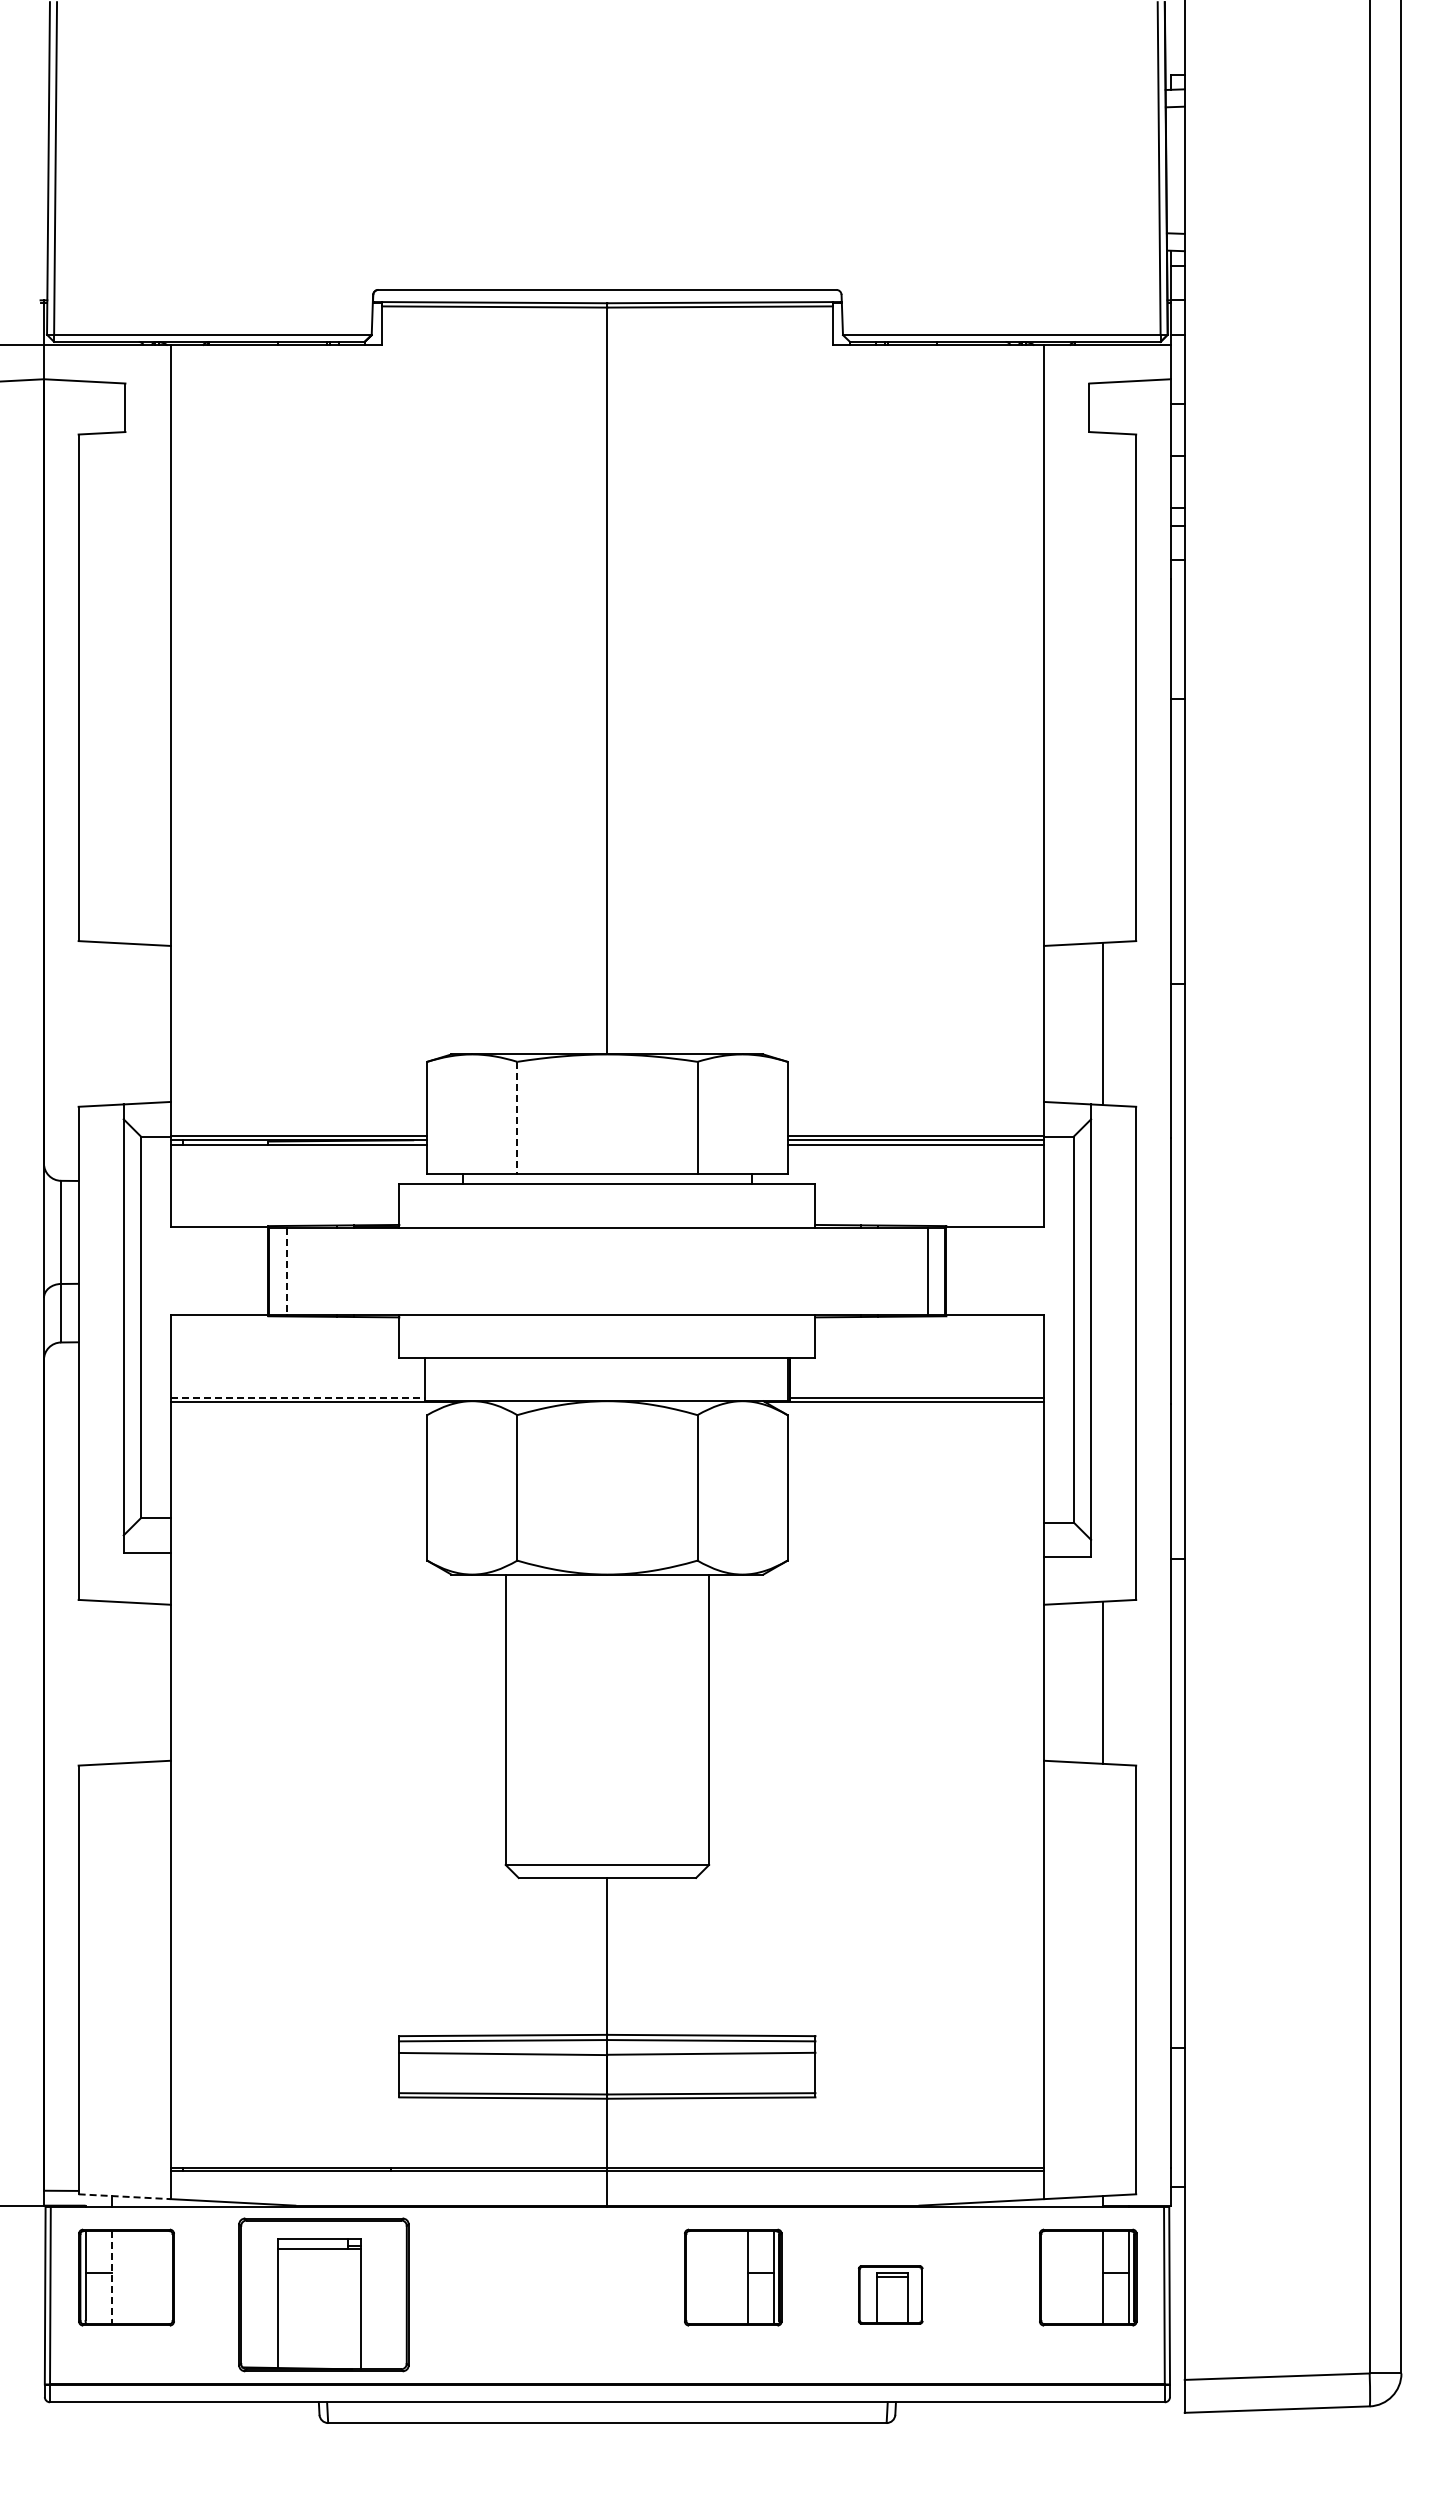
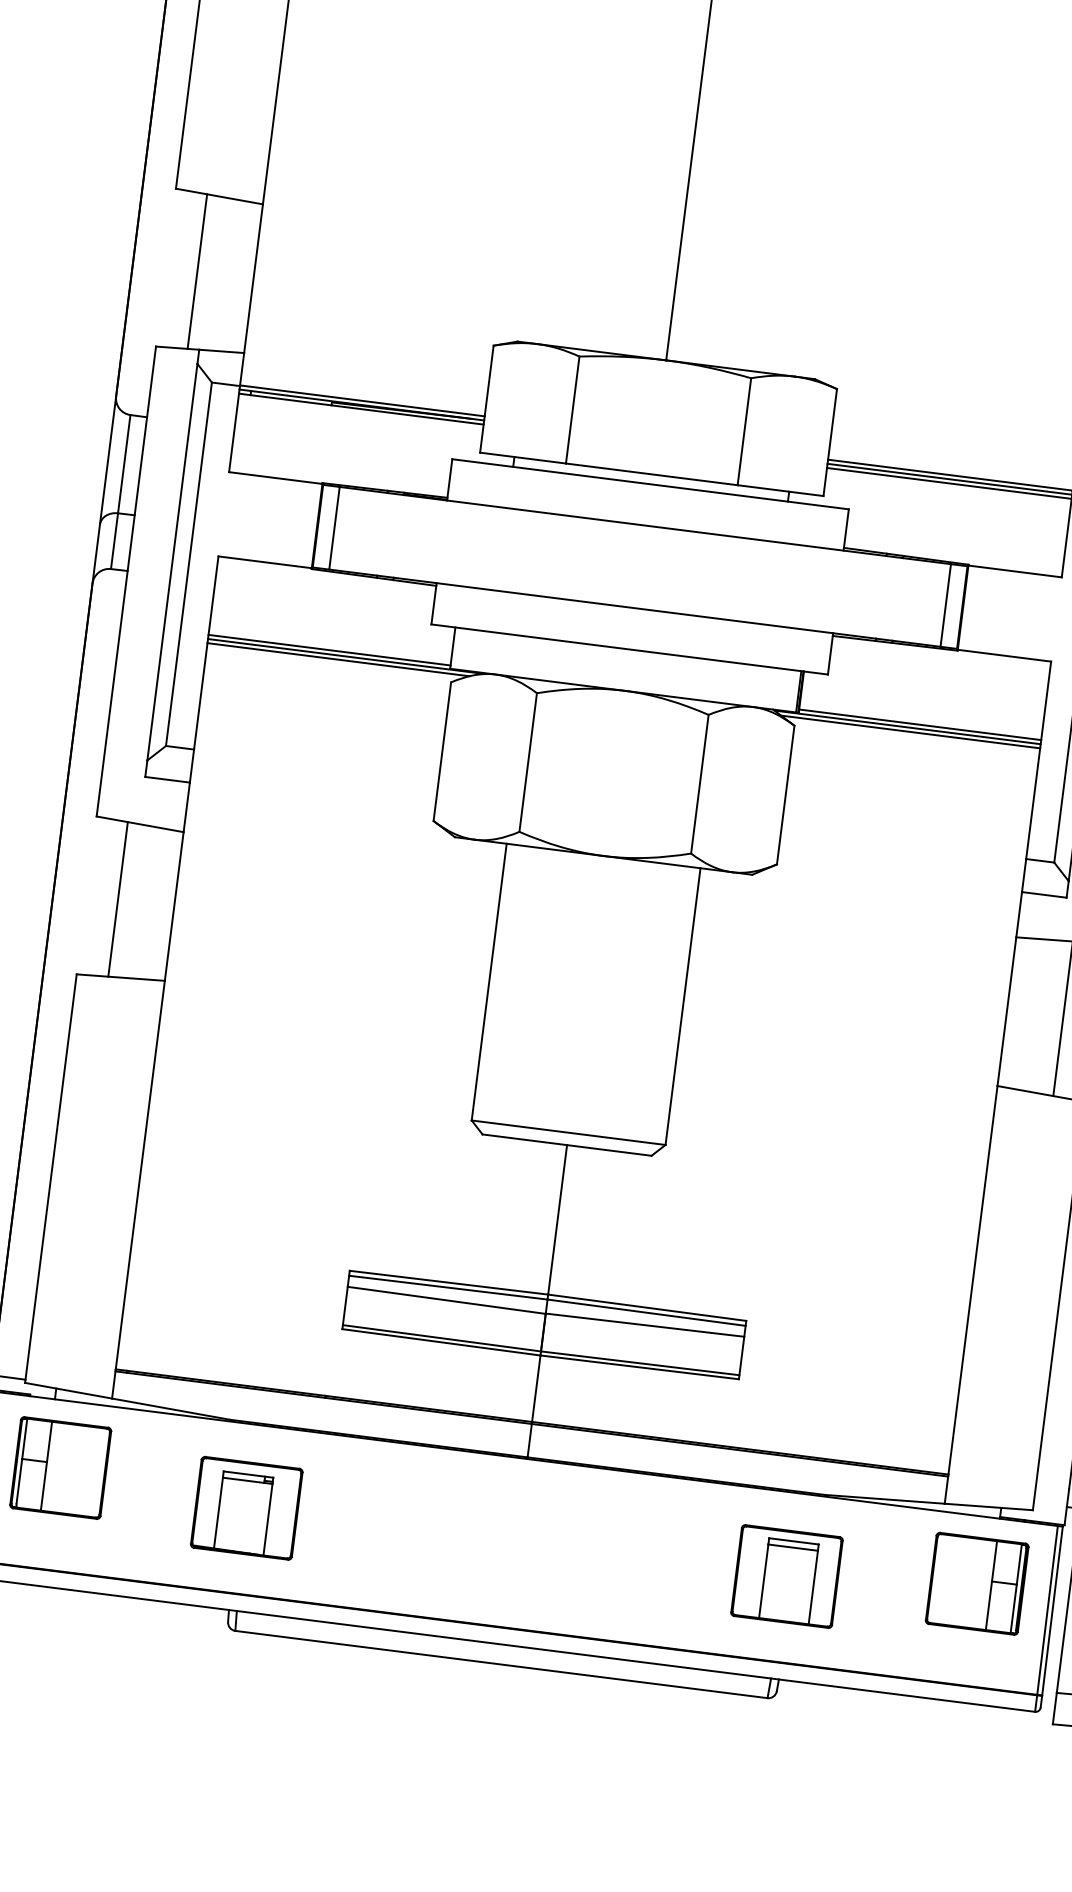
line: (111, 1023) -> (197, 271), added
line: (517, 1118) -> (572, 410), dashed -> solid
line: (286, 1271) -> (334, 528), dashed -> solid
line: (297, 1397) -> (329, 649), dashed -> solid
line: (307, 1406) -> (338, 659), added
line: (908, 1406) -> (910, 732), added
line: (111, 1682) -> (118, 899), added
line: (125, 2196) -> (69, 1390), dashed -> solid
line: (111, 2277) -> (46, 1466), dashed -> solid
part: (733, 2277) -> (639, 1541), removed
part: (323, 2294) -> (246, 1507), size x0.62
part: (890, 2294) -> (786, 1576), size x1.67

